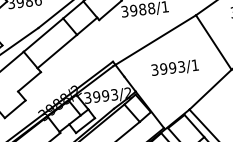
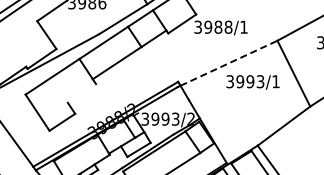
line: (156, 40) -> (229, 63), solid -> dashed
text: (174, 68) -> (252, 82), moved
line: (29, 81) -> (81, 93), removed

